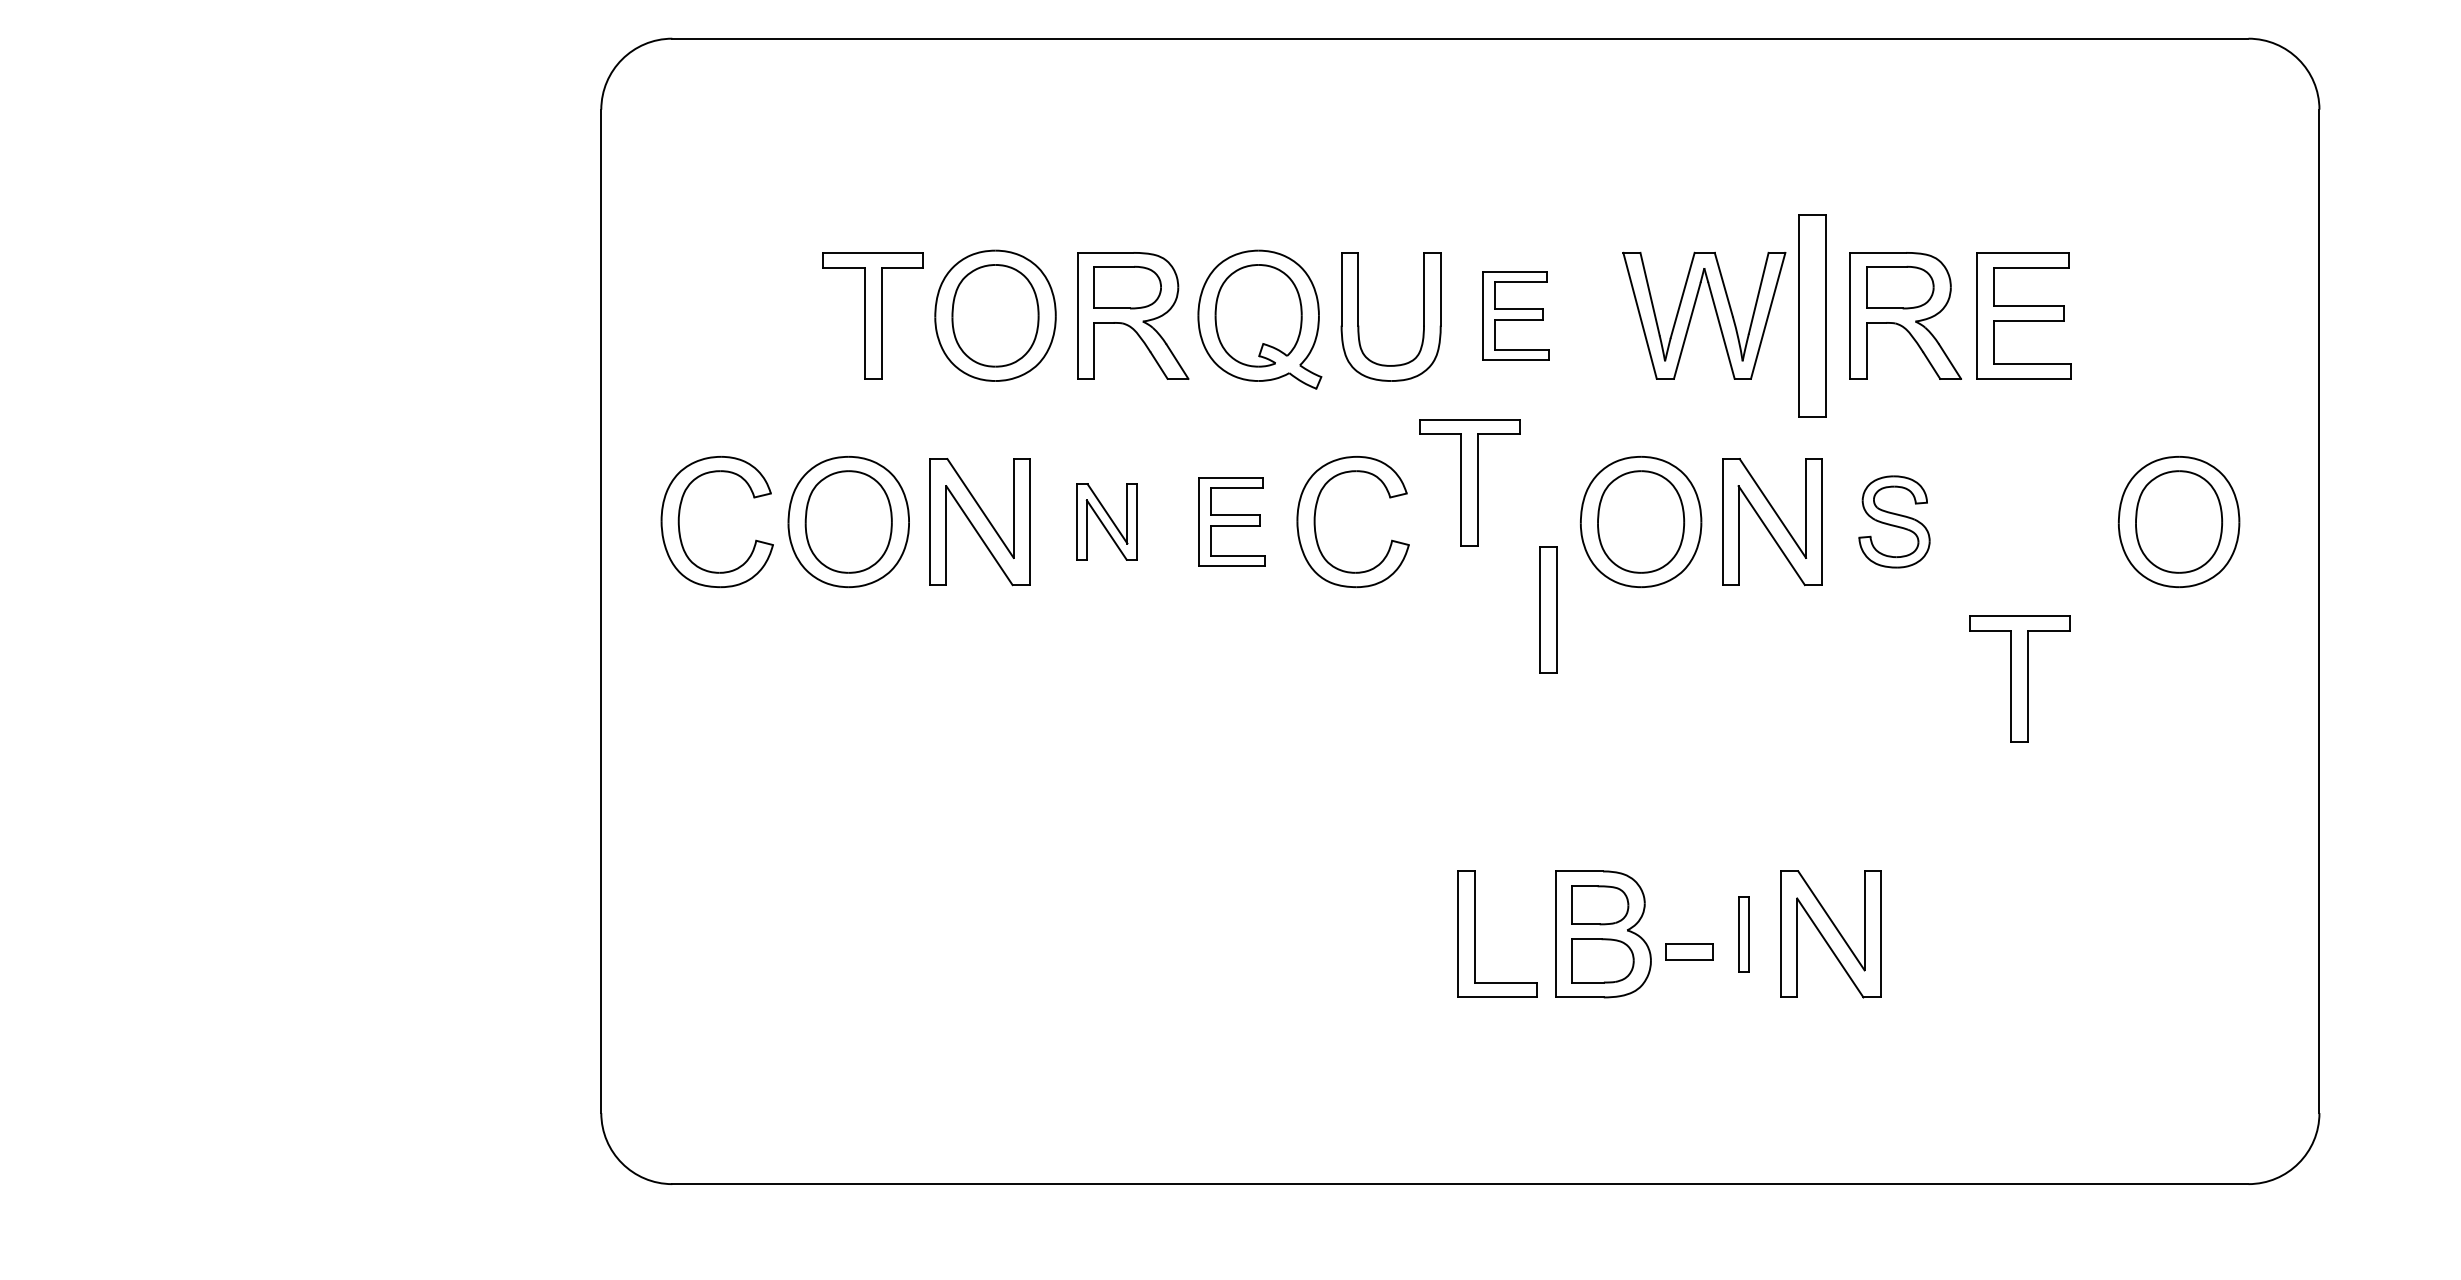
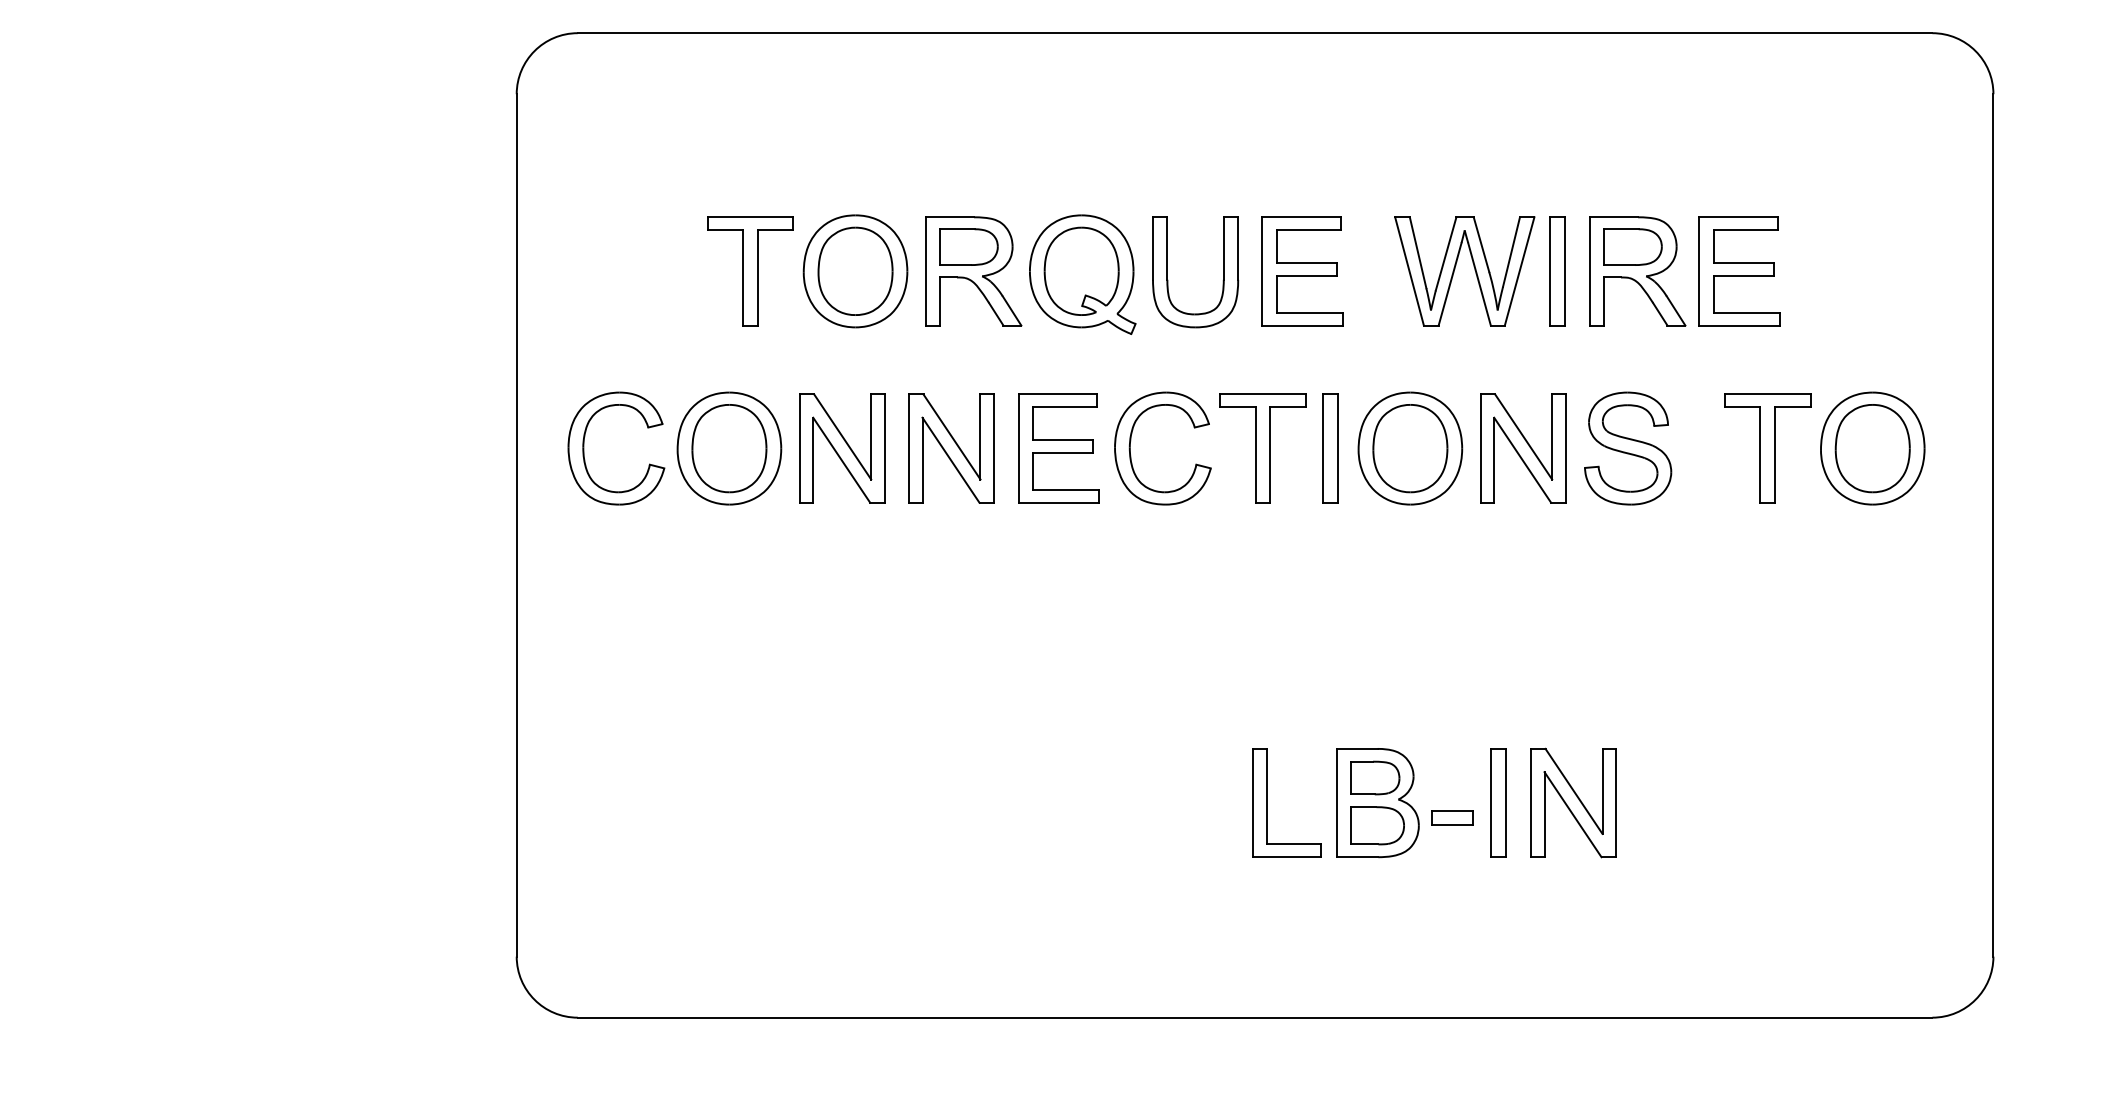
part: (1515, 315) -> (1302, 271), size x1.43
part: (1812, 315) -> (1557, 271), size x0.62
part: (1469, 482) -> (1262, 448), moved
part: (1107, 521) -> (951, 448), size x1.67
part: (1231, 521) -> (1058, 448), size x1.43
part: (1894, 521) -> (1628, 448), size x1.43
part: (1548, 610) -> (1330, 448), moved
part: (2019, 678) -> (1767, 448), moved
part: (1743, 933) -> (1498, 802), size x1.67

